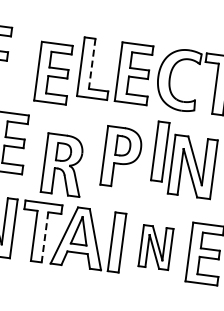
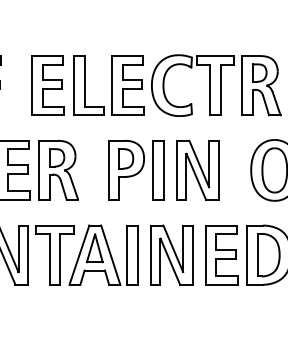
line: (92, 64) -> (84, 81), dashed -> solid
part: (53, 73) -> (47, 85), moved
part: (160, 151) -> (158, 170), moved
part: (63, 164) -> (58, 169), moved
line: (45, 237) -> (60, 259), dashed -> solid
part: (155, 246) -> (171, 254), size x1.43

